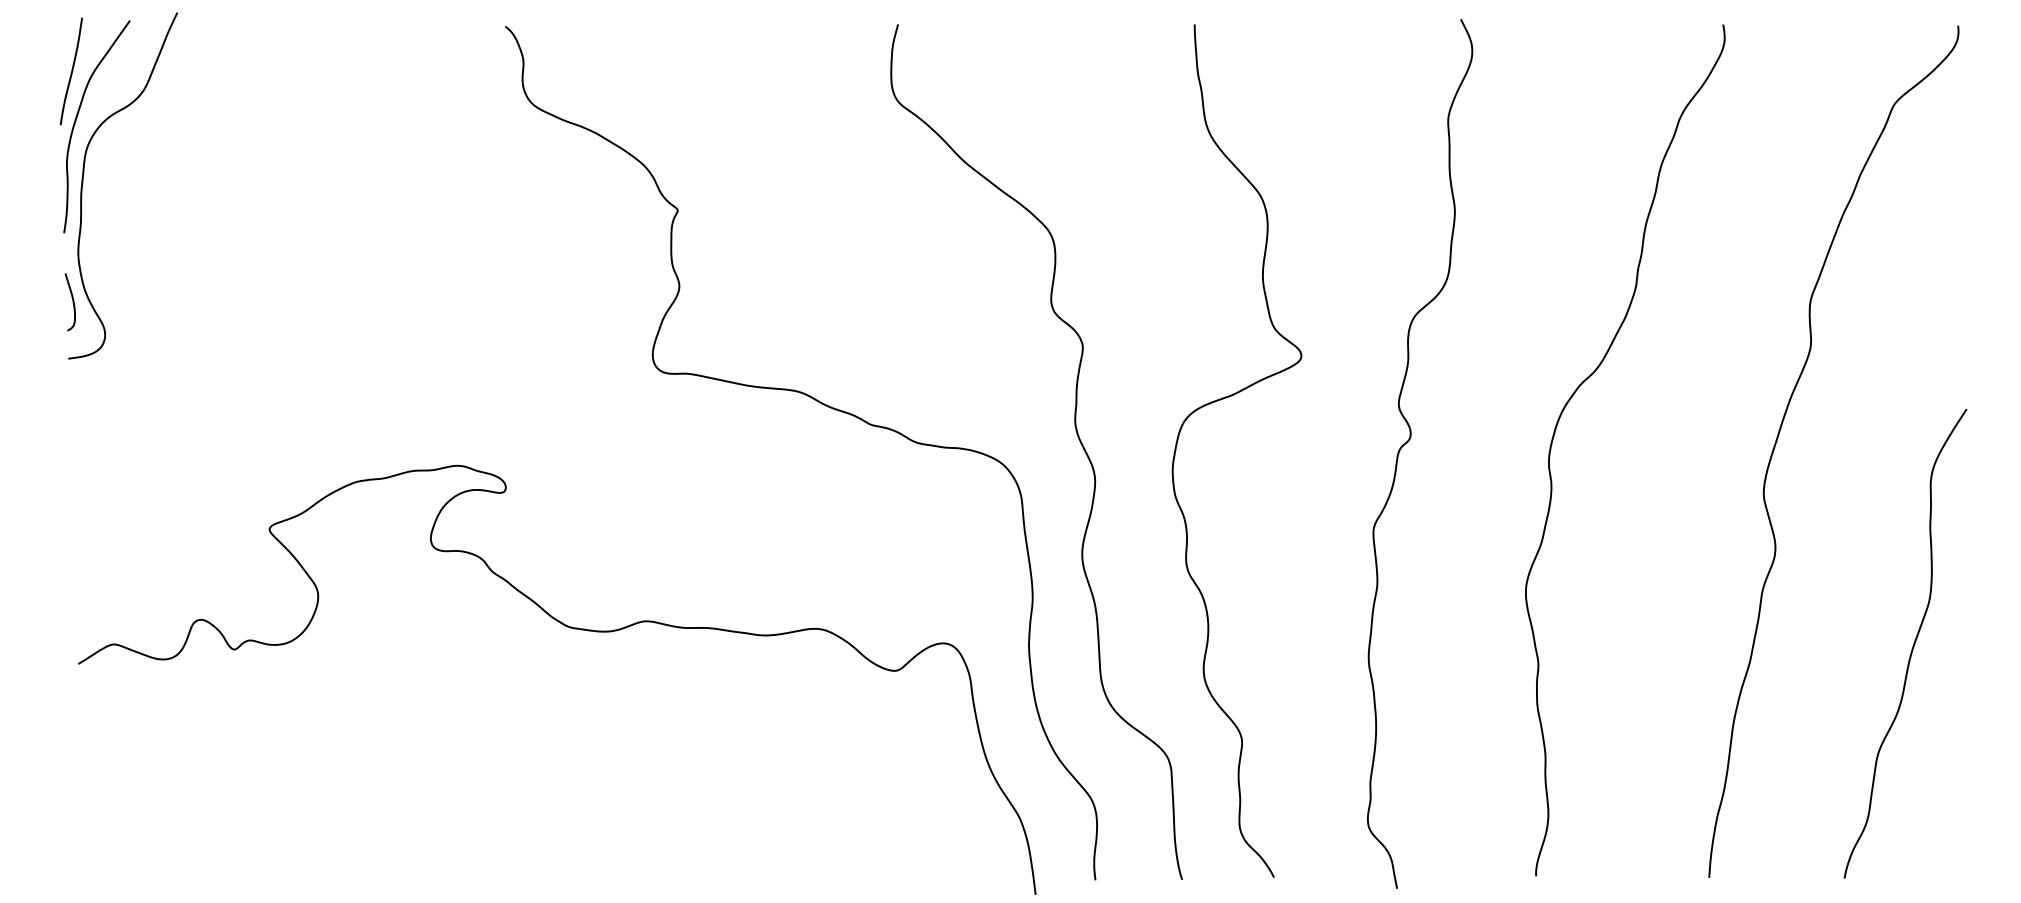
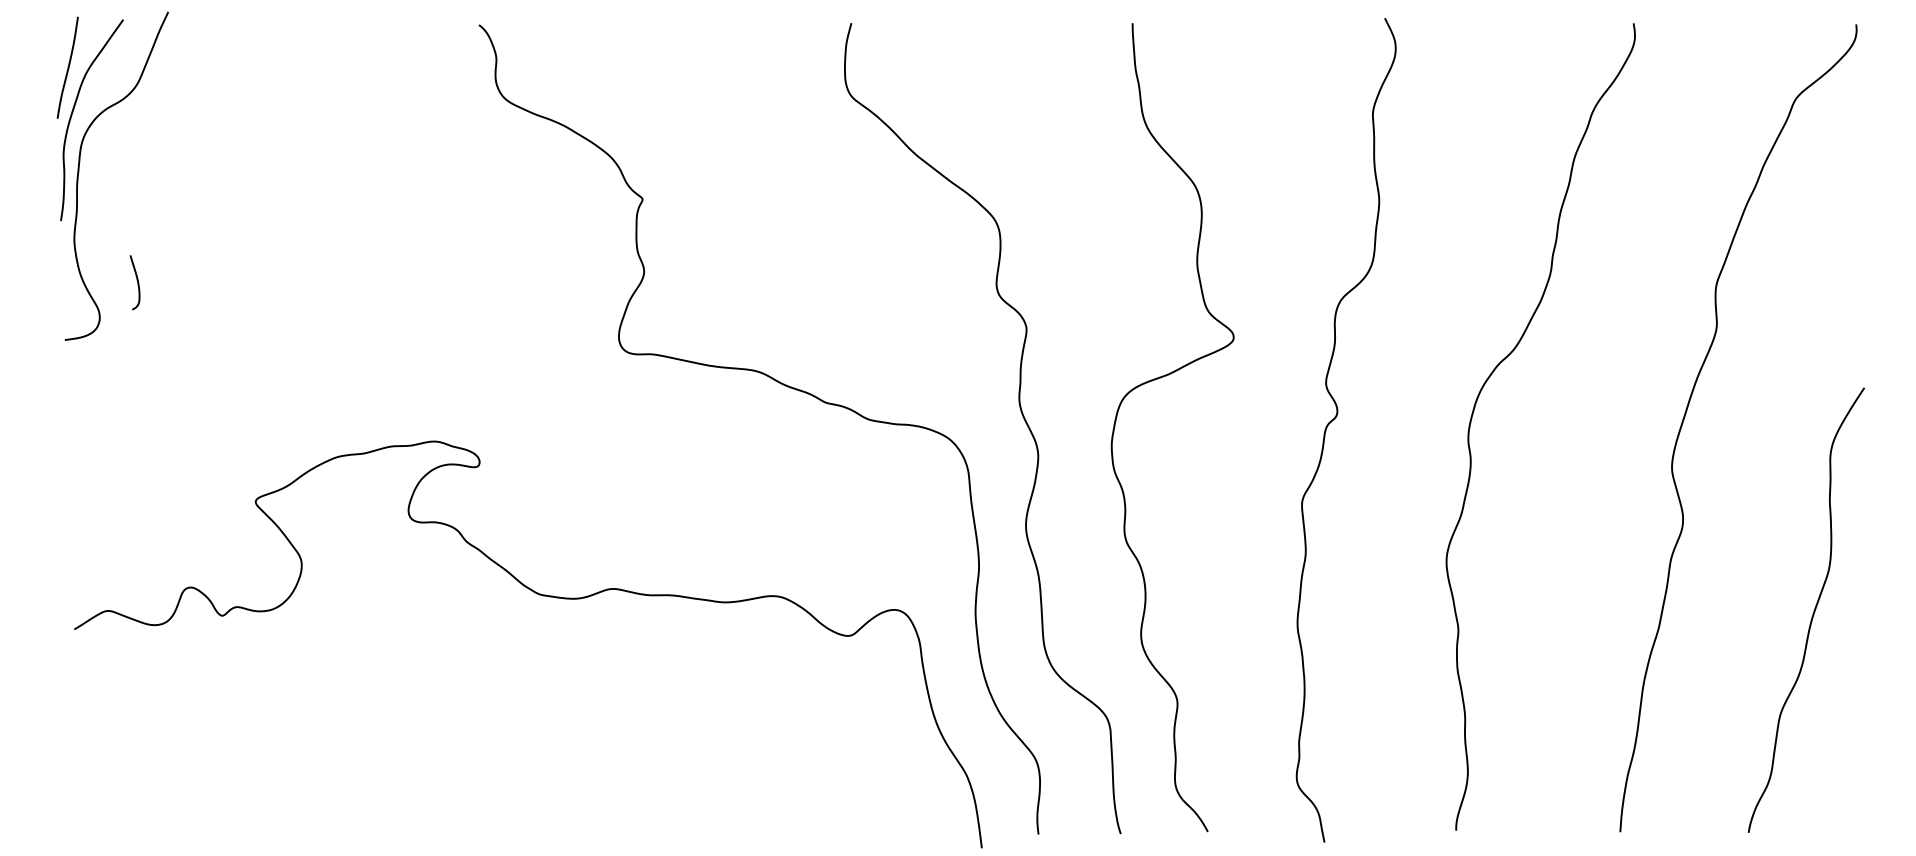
curve: (72, 302) -> (137, 282), moved

